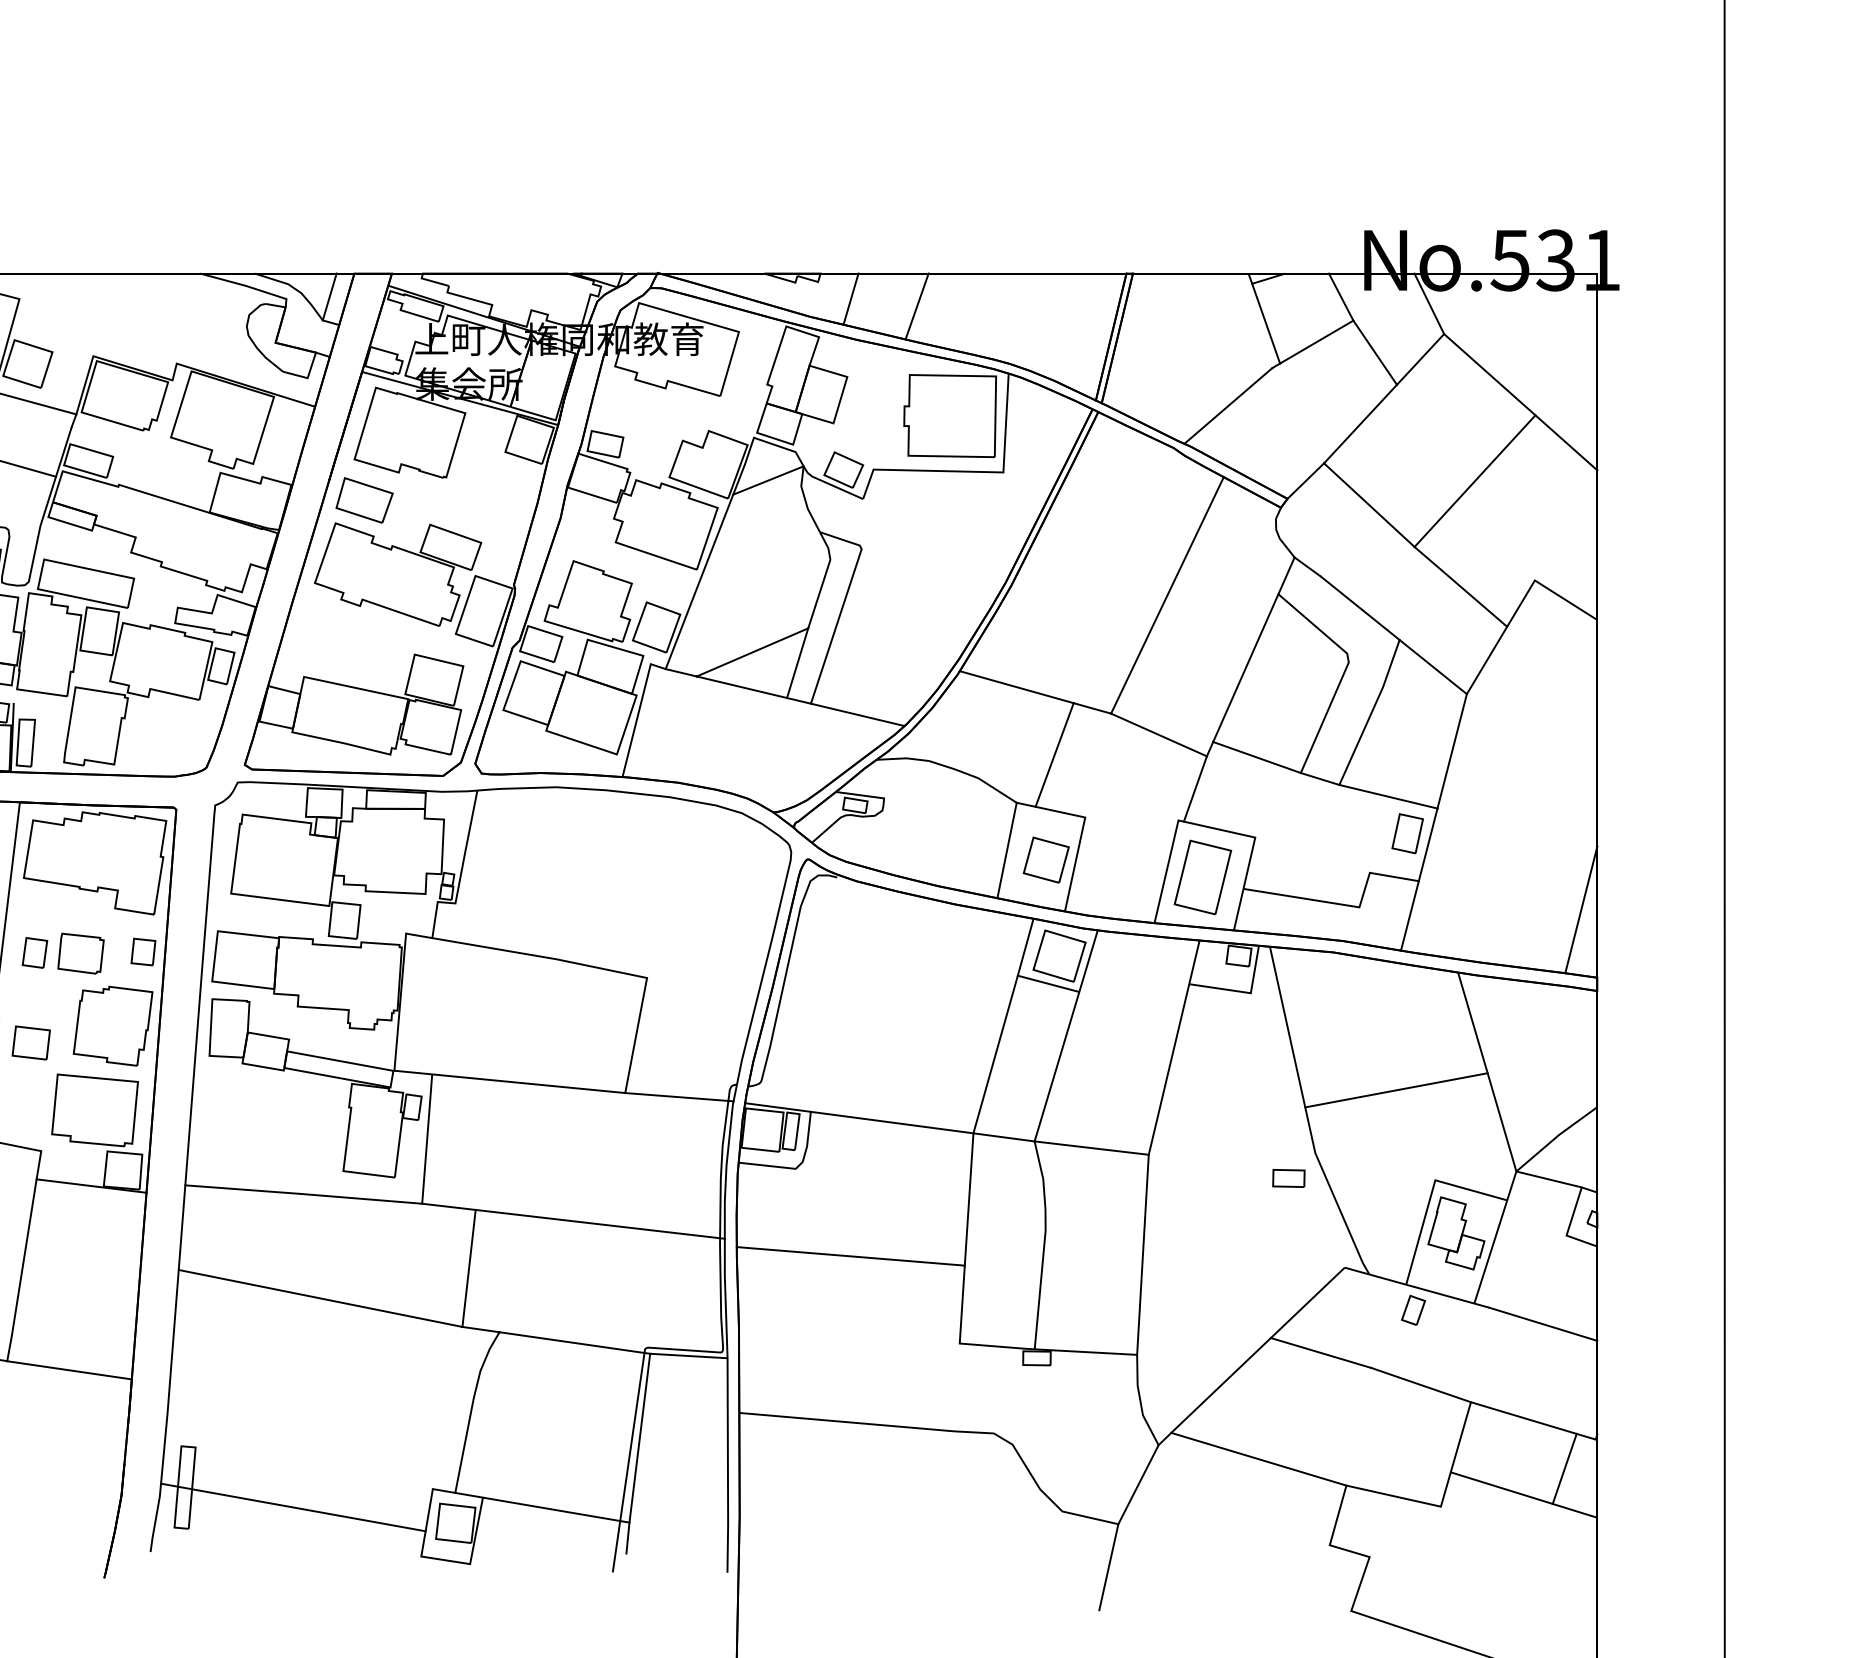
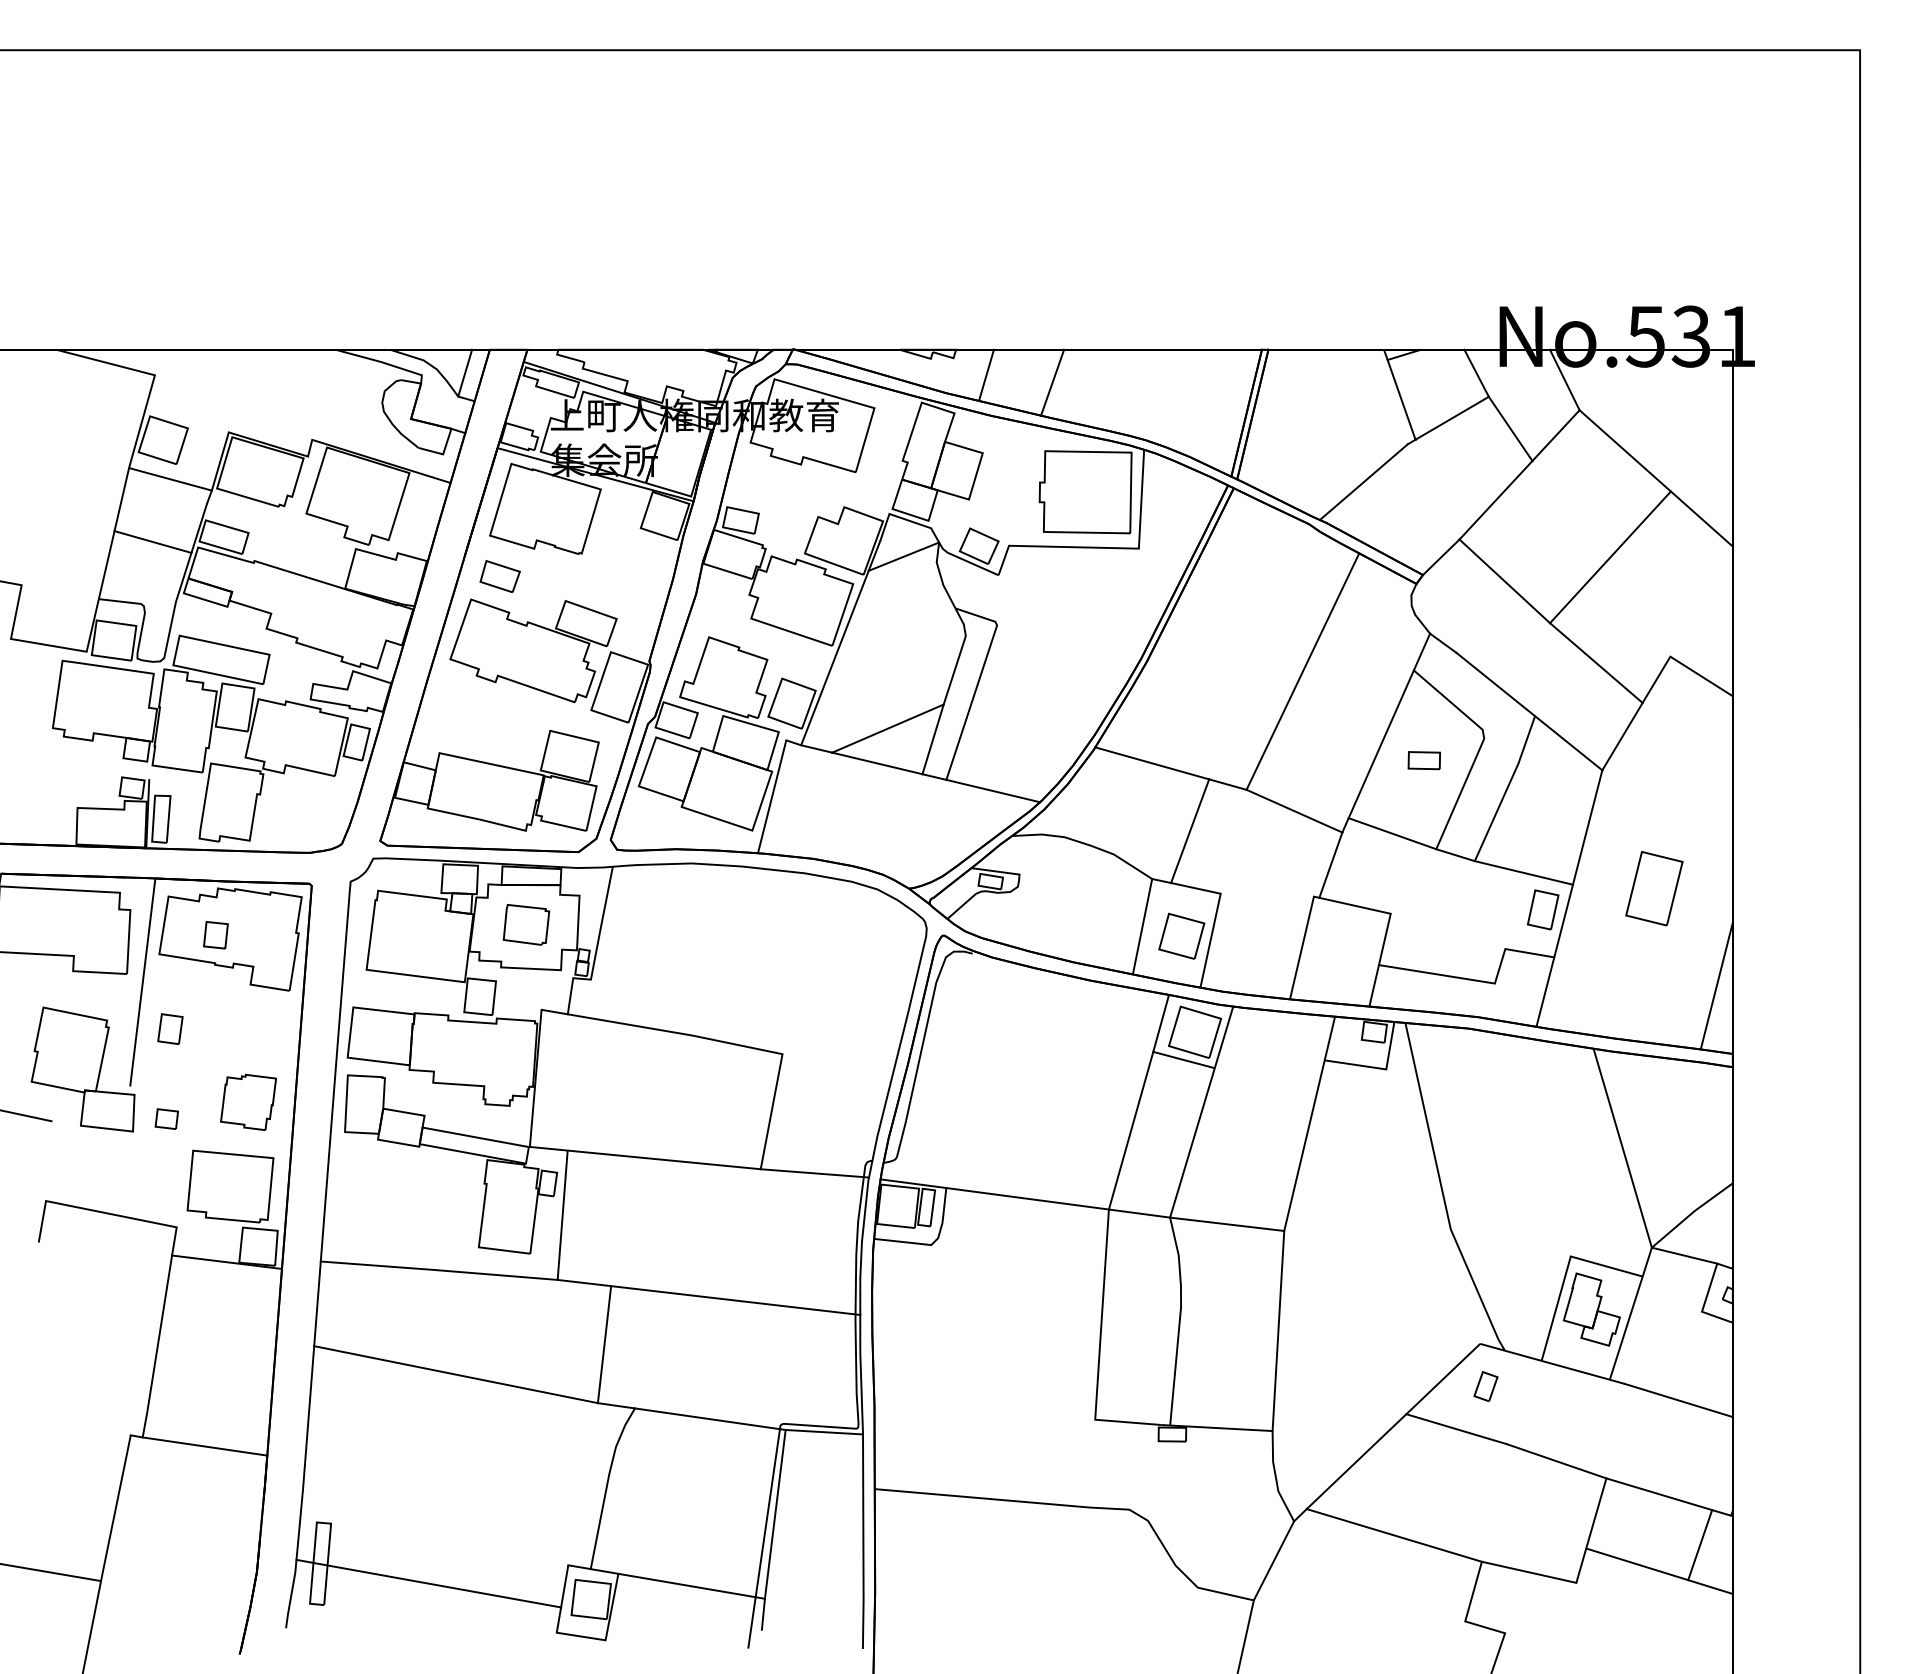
part: (365, 500) -> (500, 576), size x0.7
part: (1203, 877) -> (1654, 888), moved
part: (143, 952) -> (215, 935), moved
part: (81, 953) -> (526, 924), moved
part: (113, 1026) -> (248, 1102), size x0.7
part: (31, 1042) -> (166, 1118), size x0.6
line: (1396, 1090) -> (1531, 1166), removed
part: (1288, 1178) -> (1423, 760), moved
line: (851, 1256) -> (986, 1332), removed
part: (1413, 1310) -> (1485, 1386), moved

